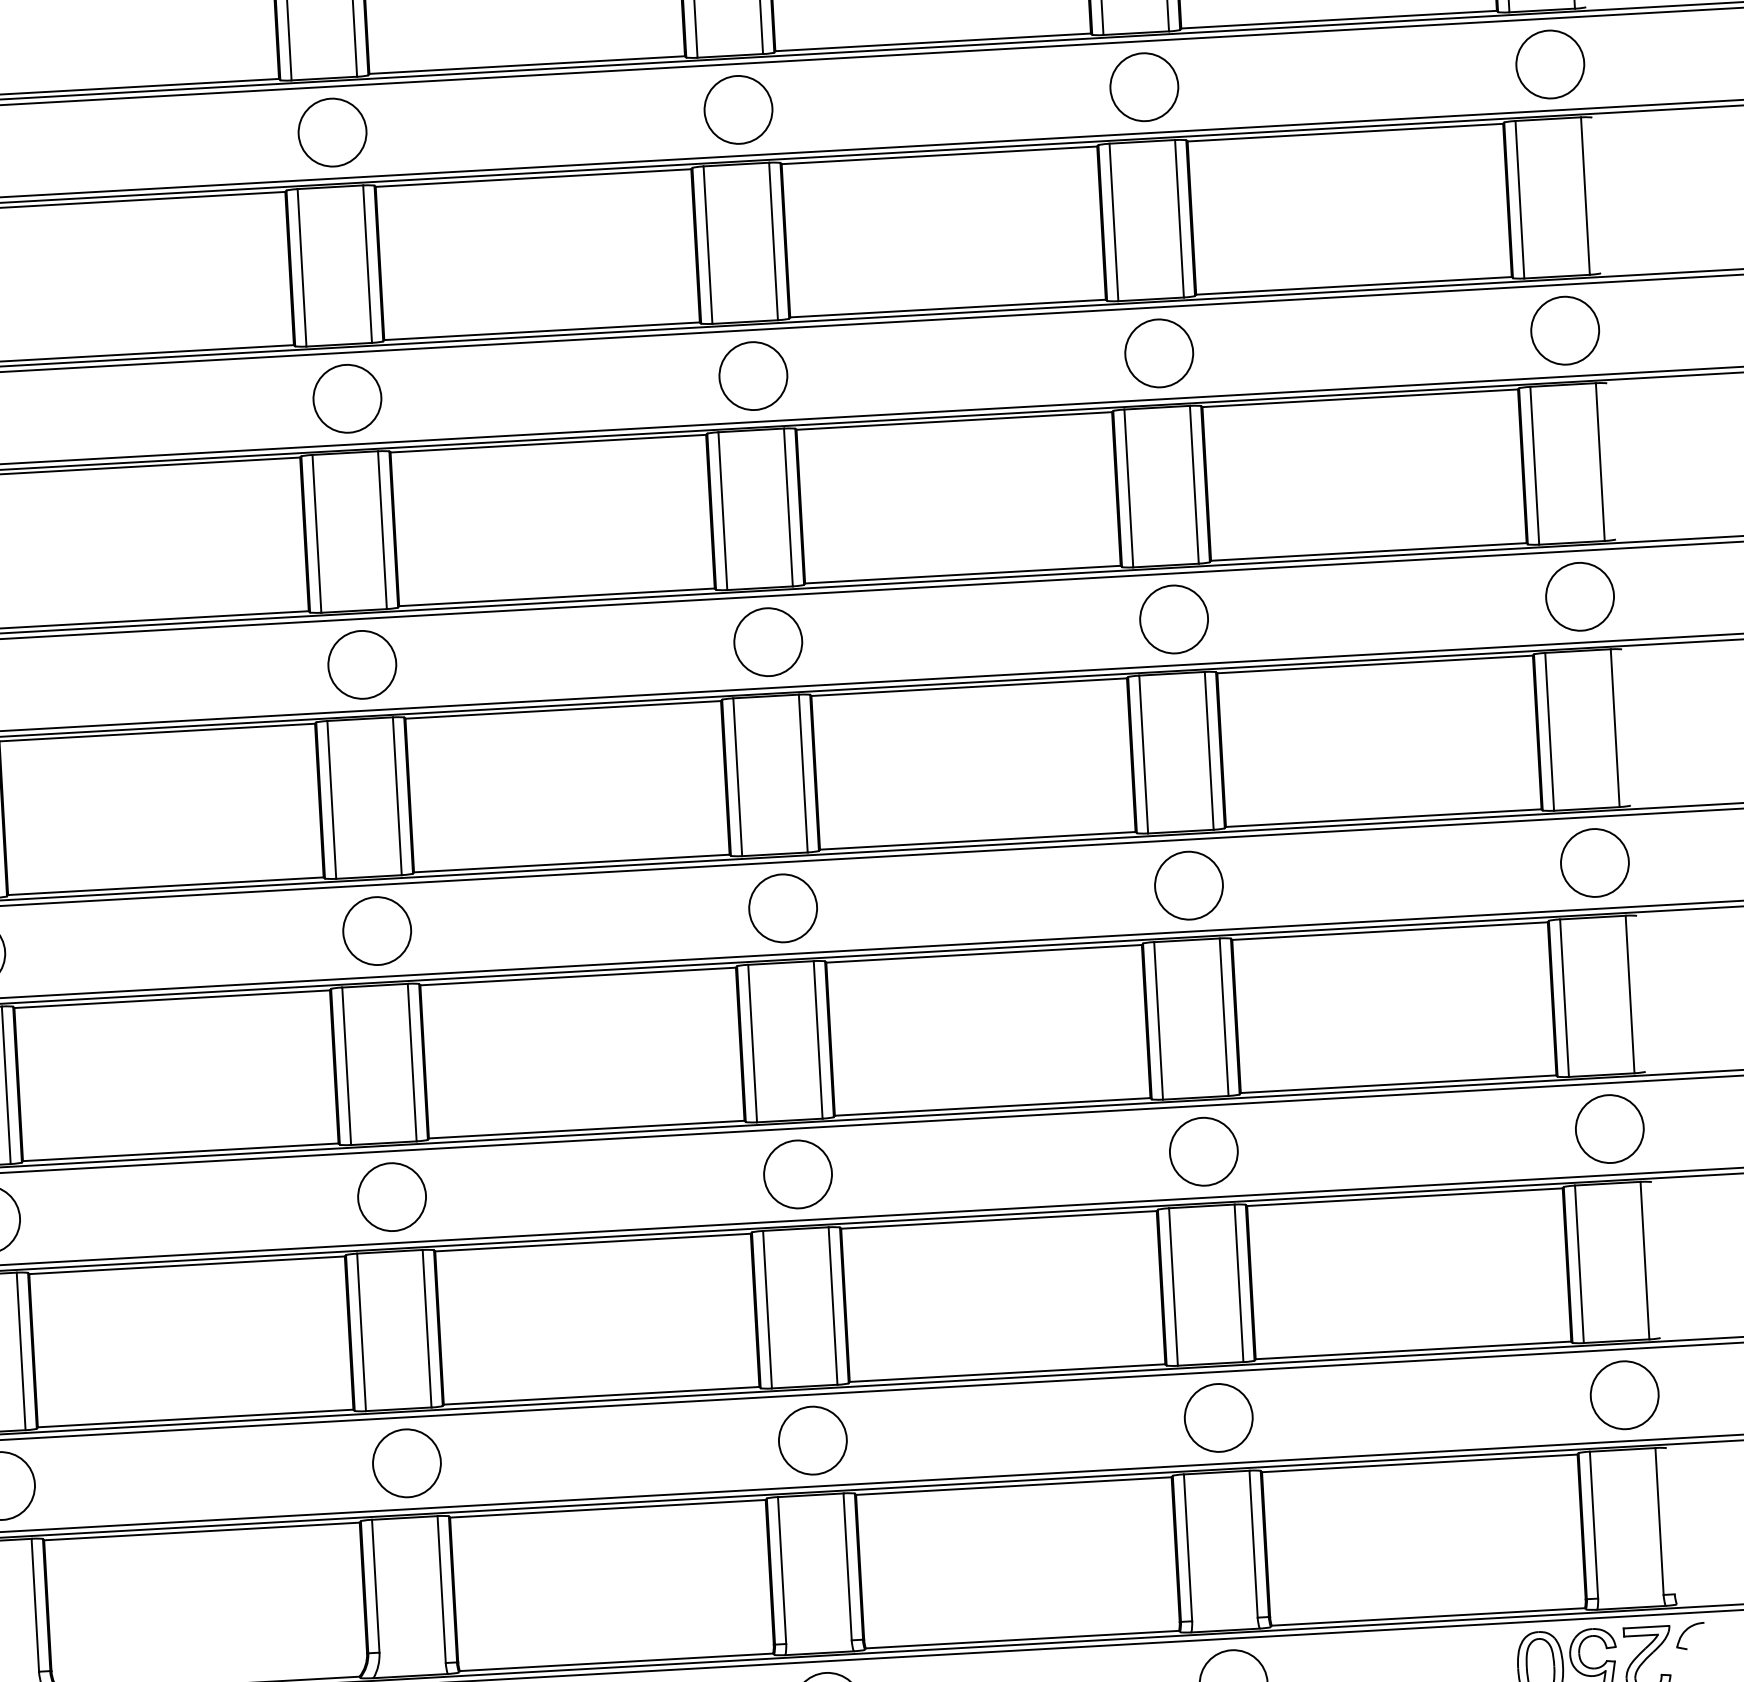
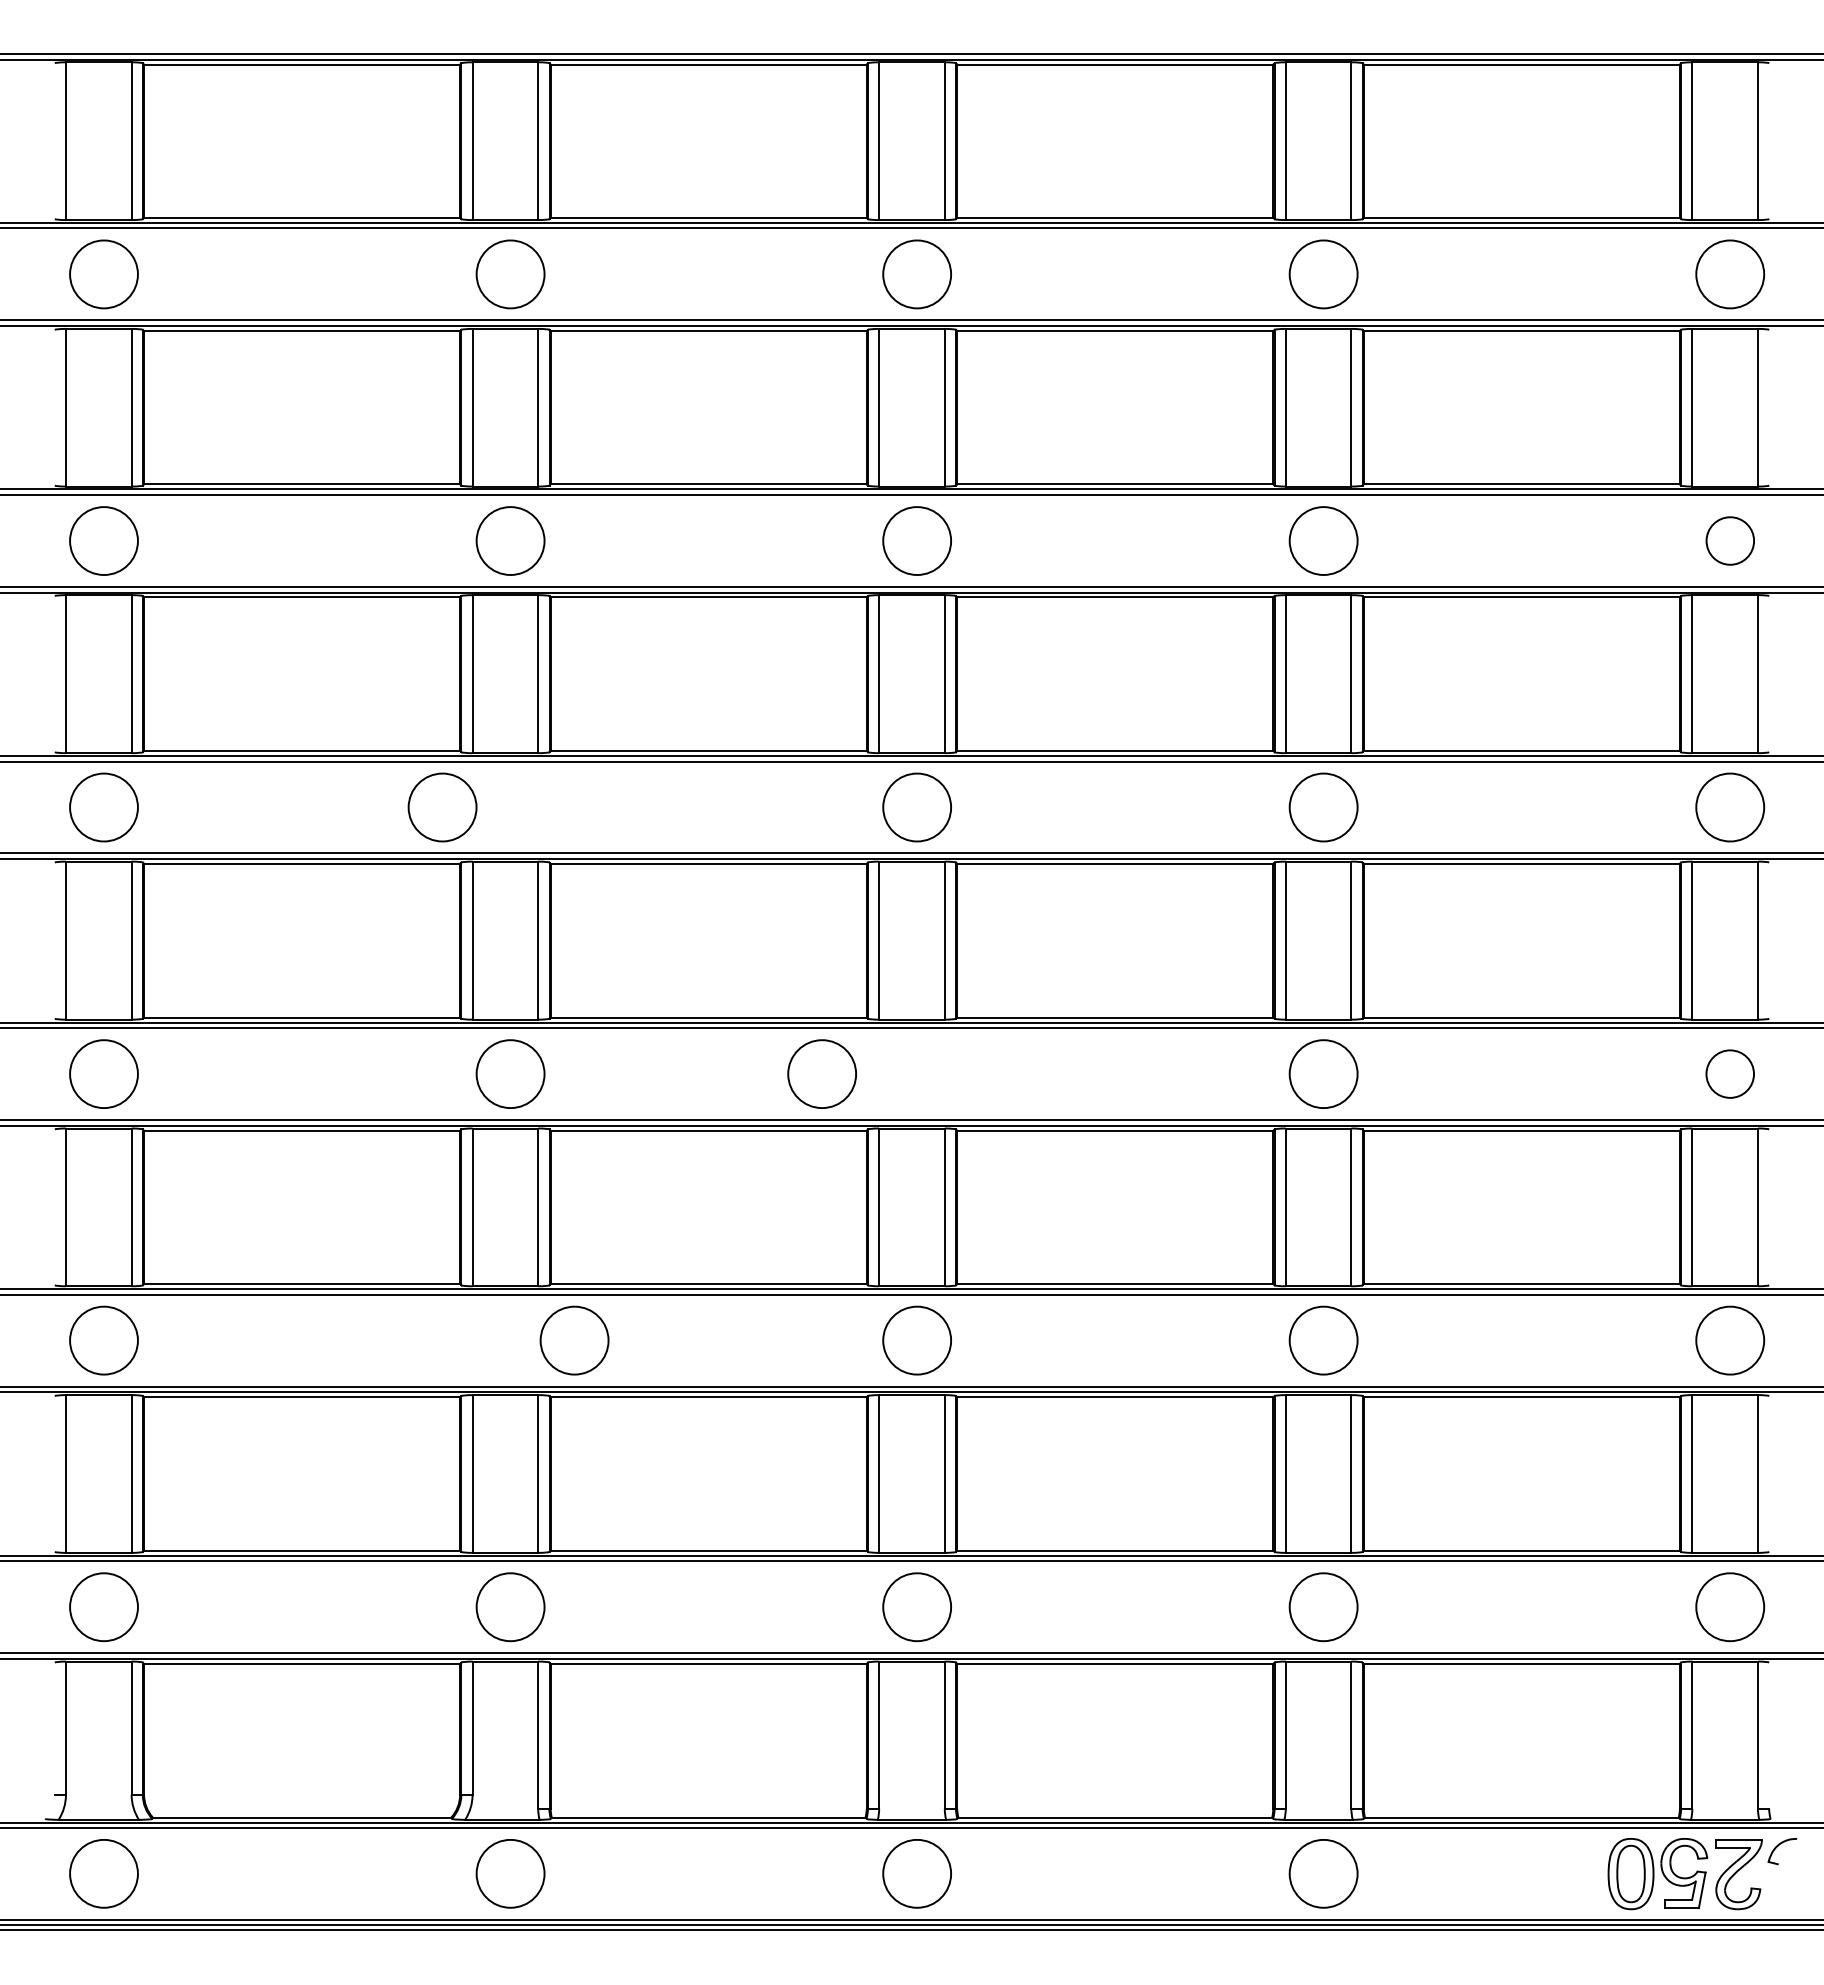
circle: (1565, 330) -> (1730, 540), size x0.7
circle: (362, 664) -> (442, 807), moved
circle: (1595, 863) -> (1730, 1074), size x0.7
circle: (782, 907) -> (821, 1073), moved
circle: (391, 1197) -> (574, 1340), moved

